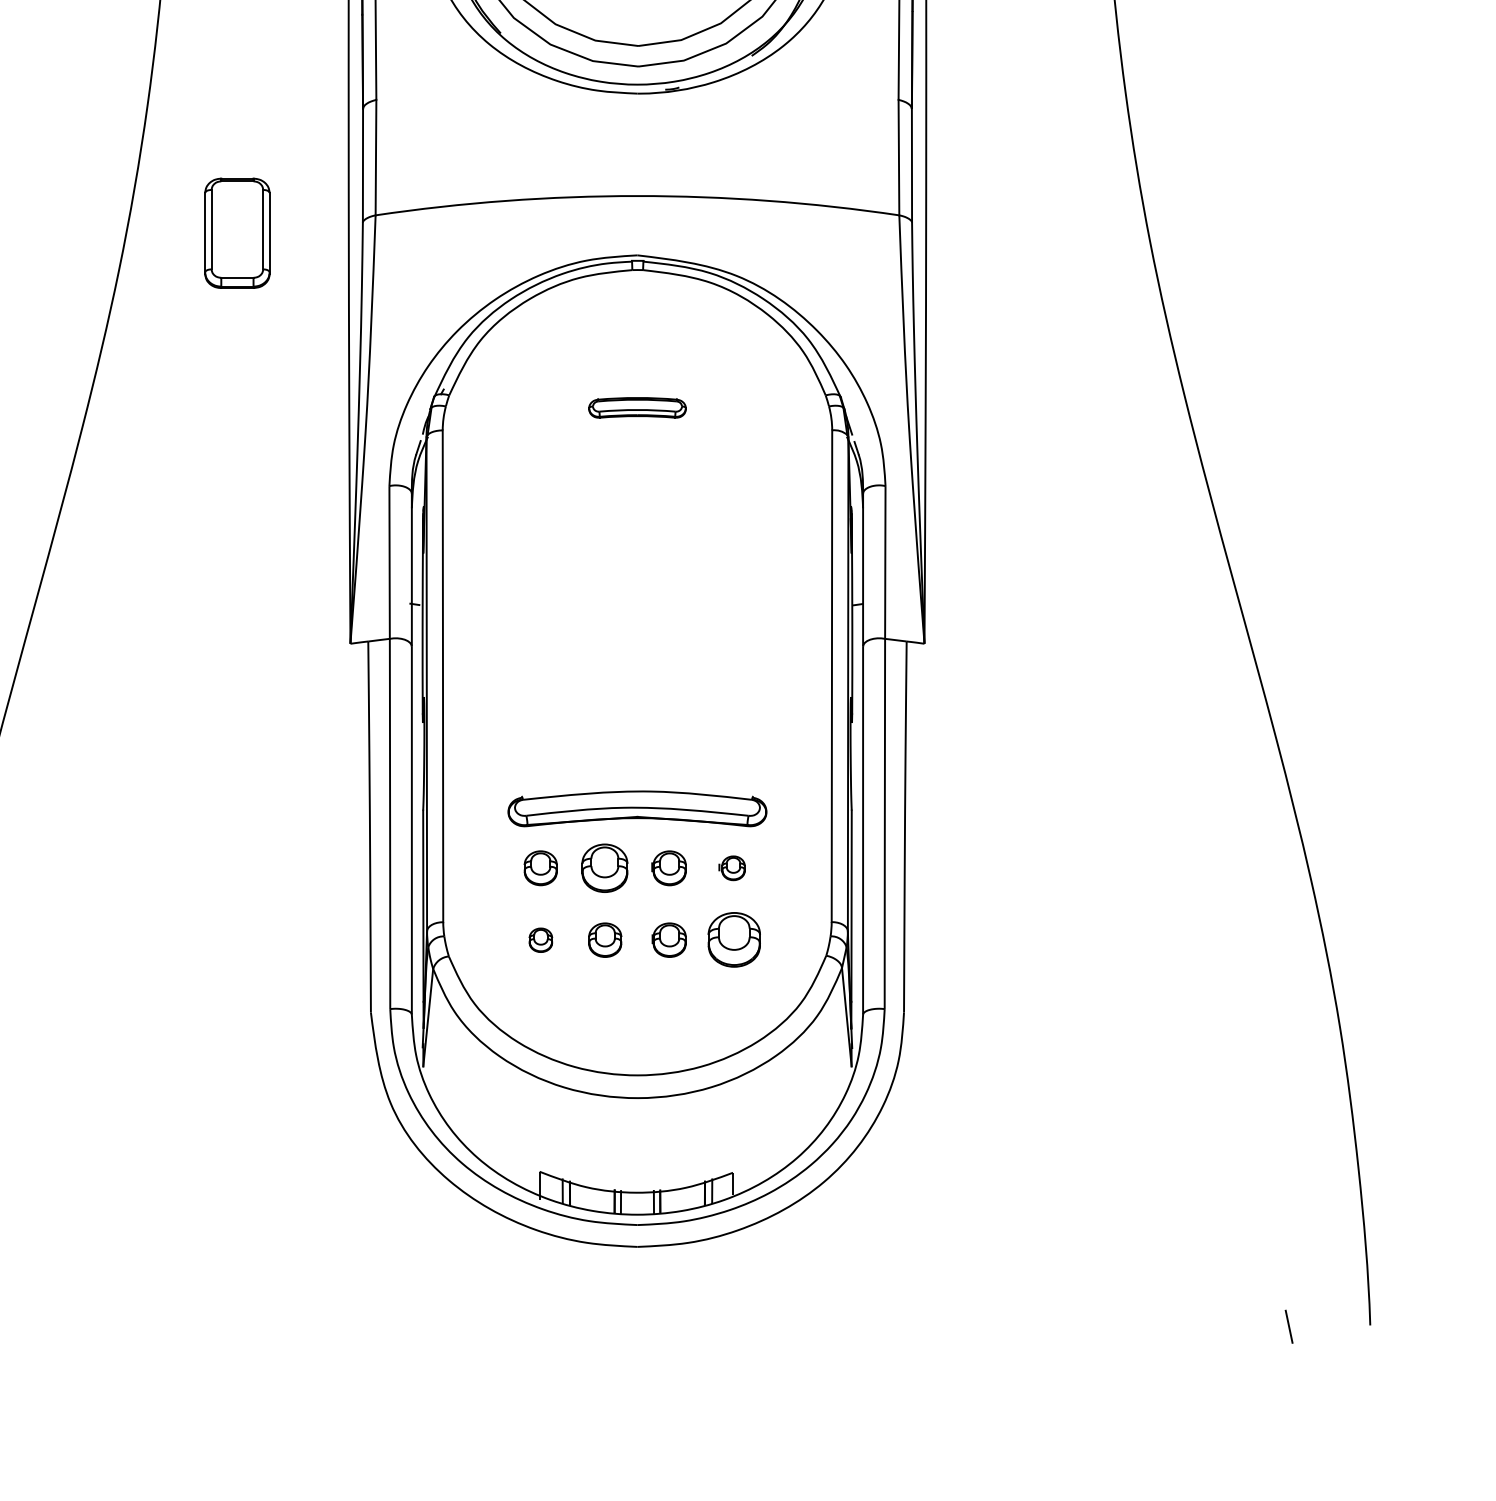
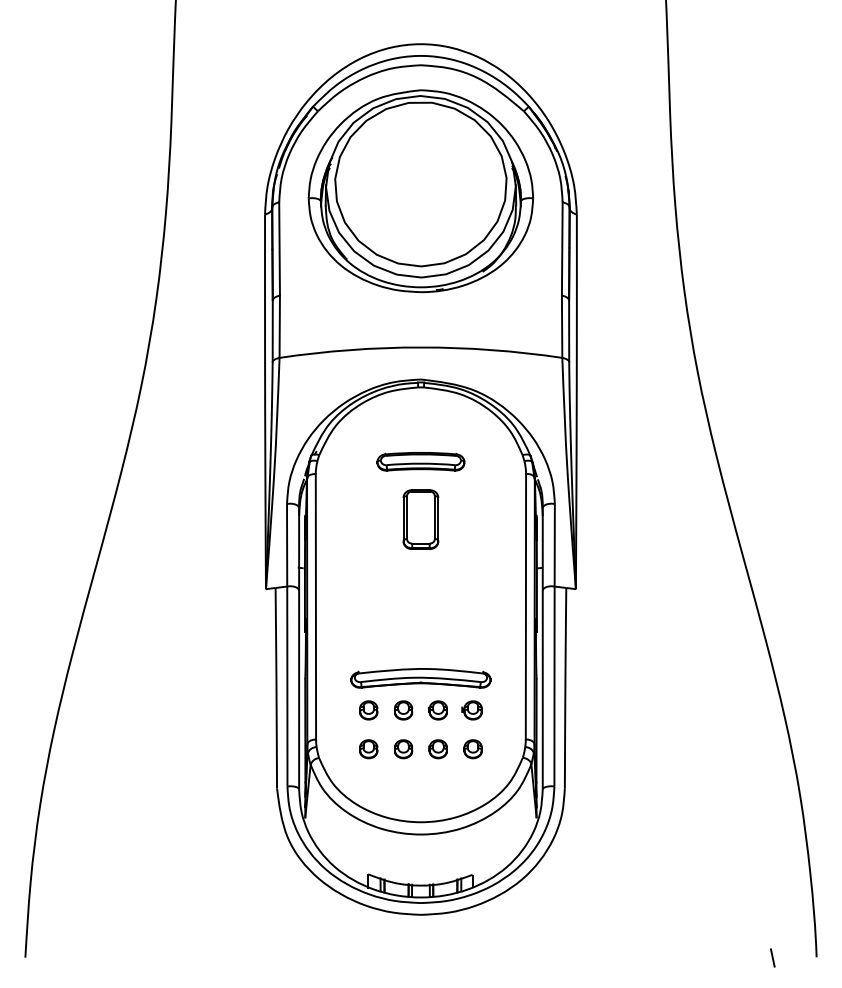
part: (236, 233) -> (420, 519), moved
part: (636, 407) -> (420, 461), size x1.67
part: (605, 868) -> (403, 710), size x0.71
part: (731, 868) -> (471, 710), size x1.43
part: (540, 940) -> (368, 749), size x1.43
part: (732, 940) -> (472, 749), size x0.62

